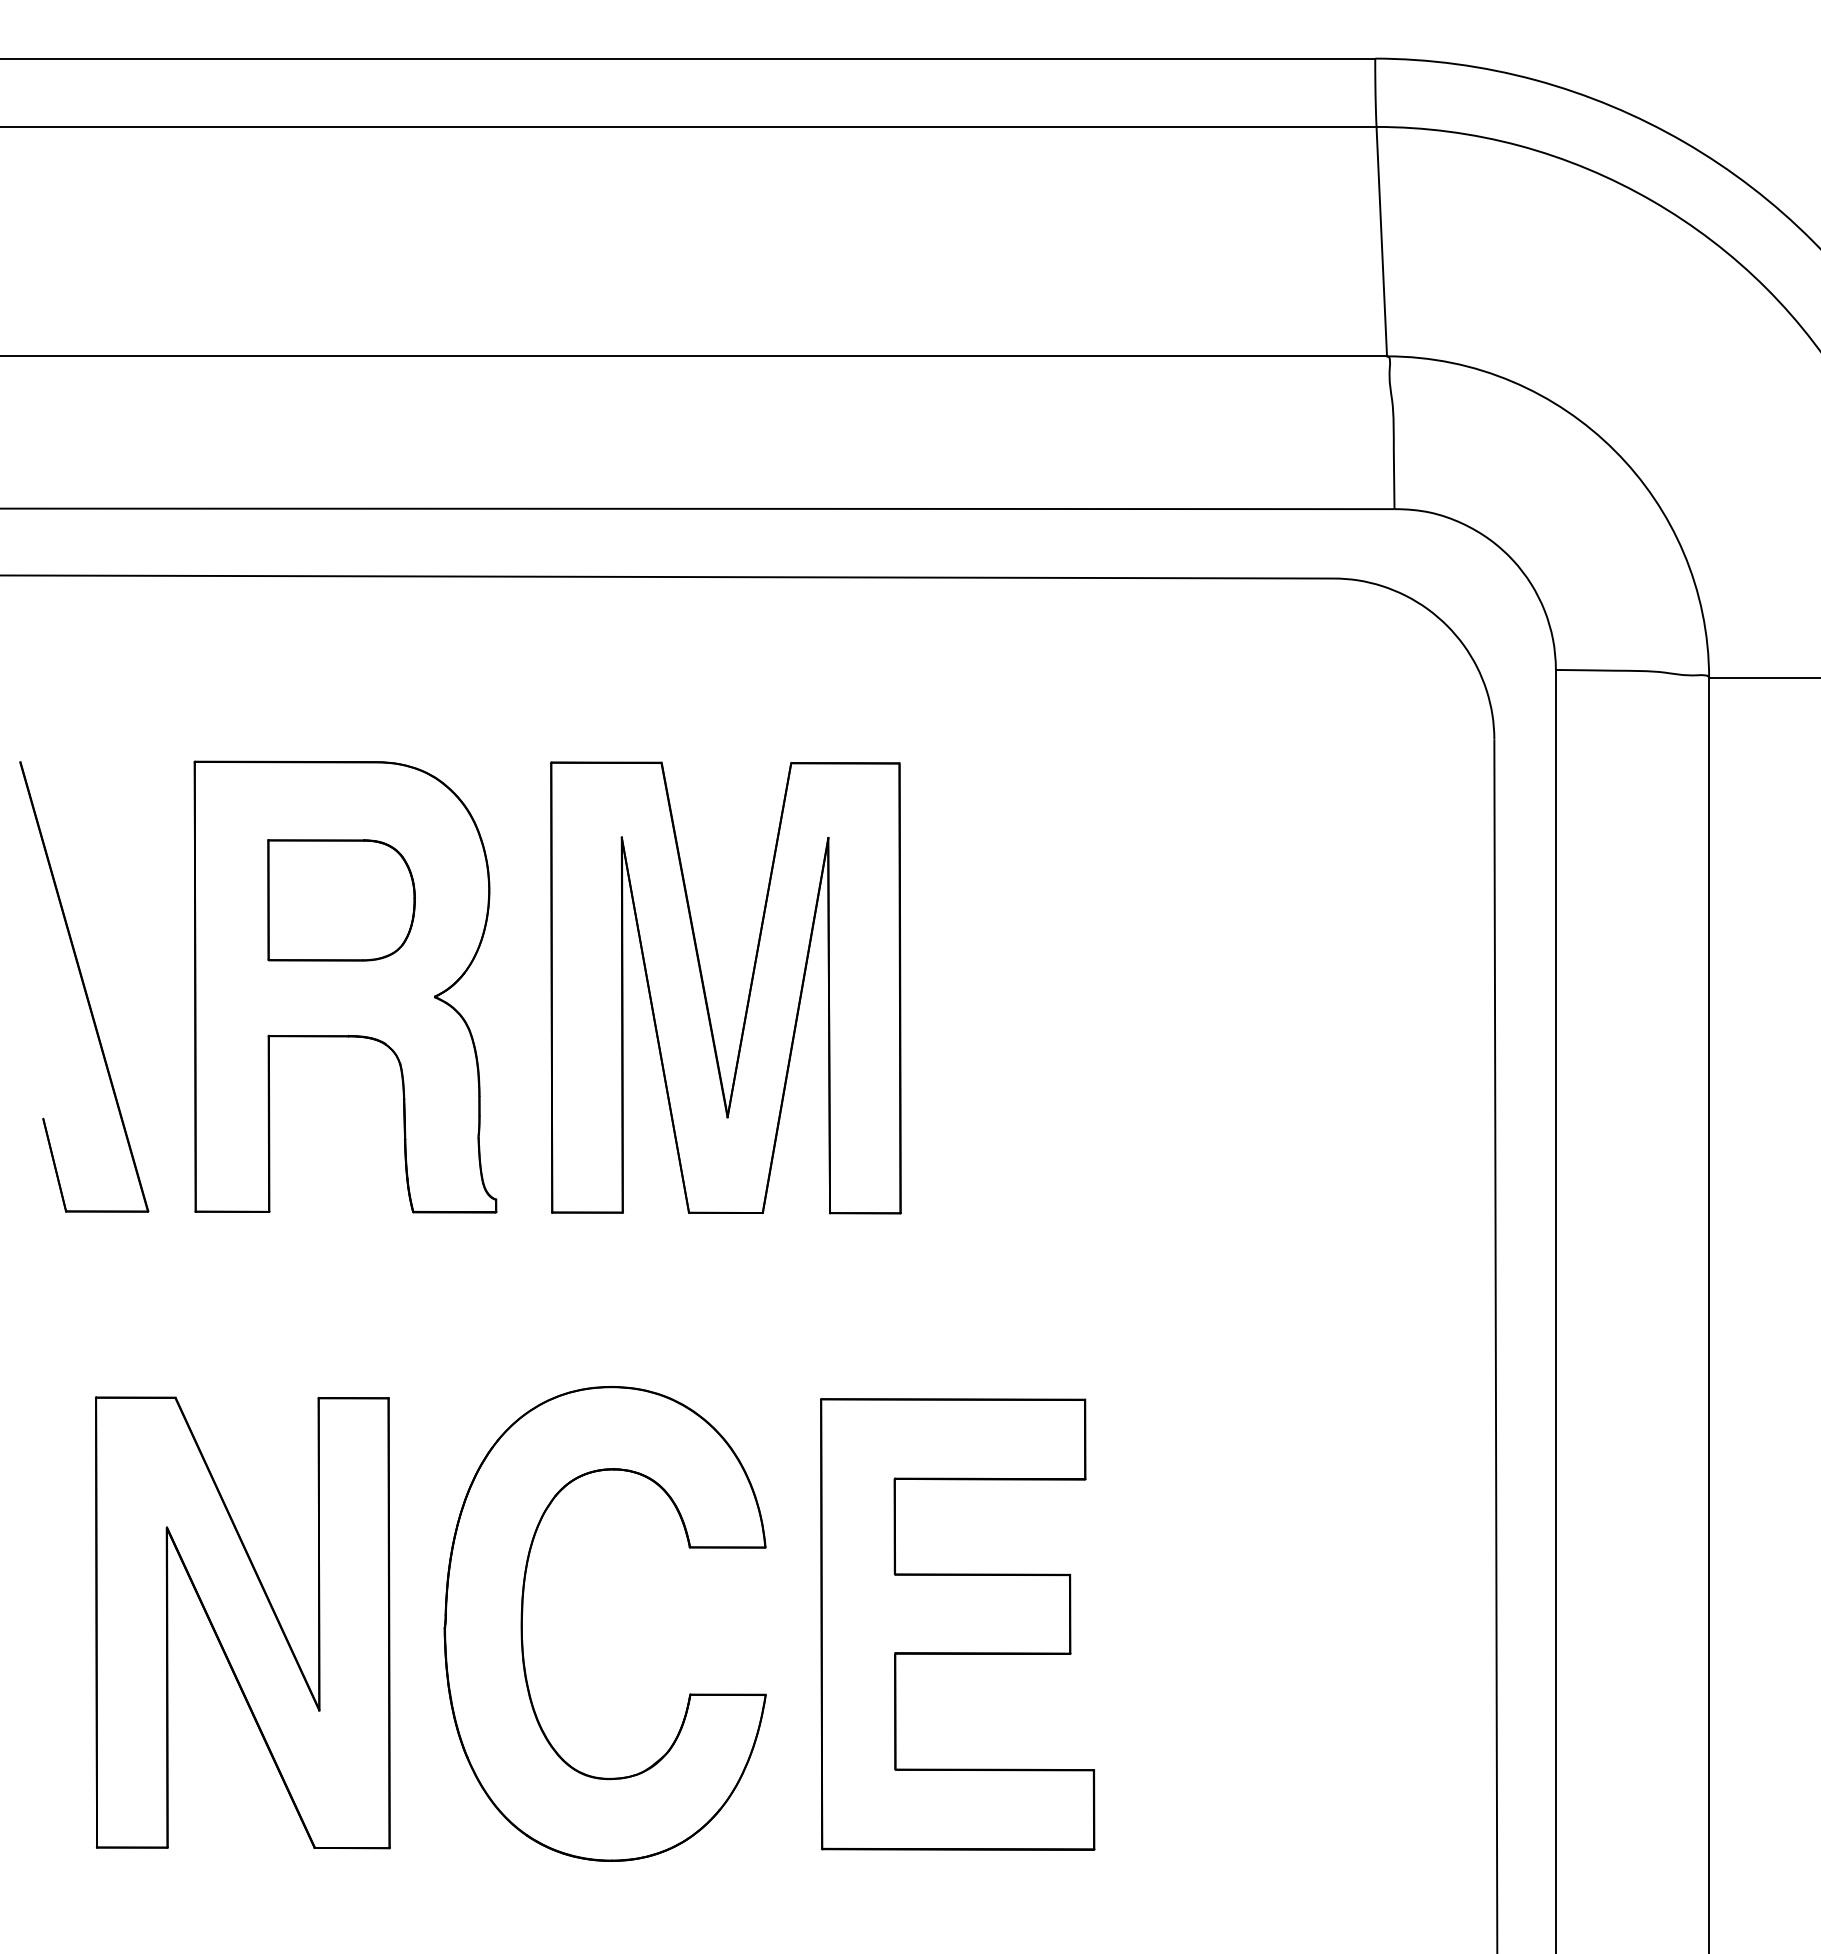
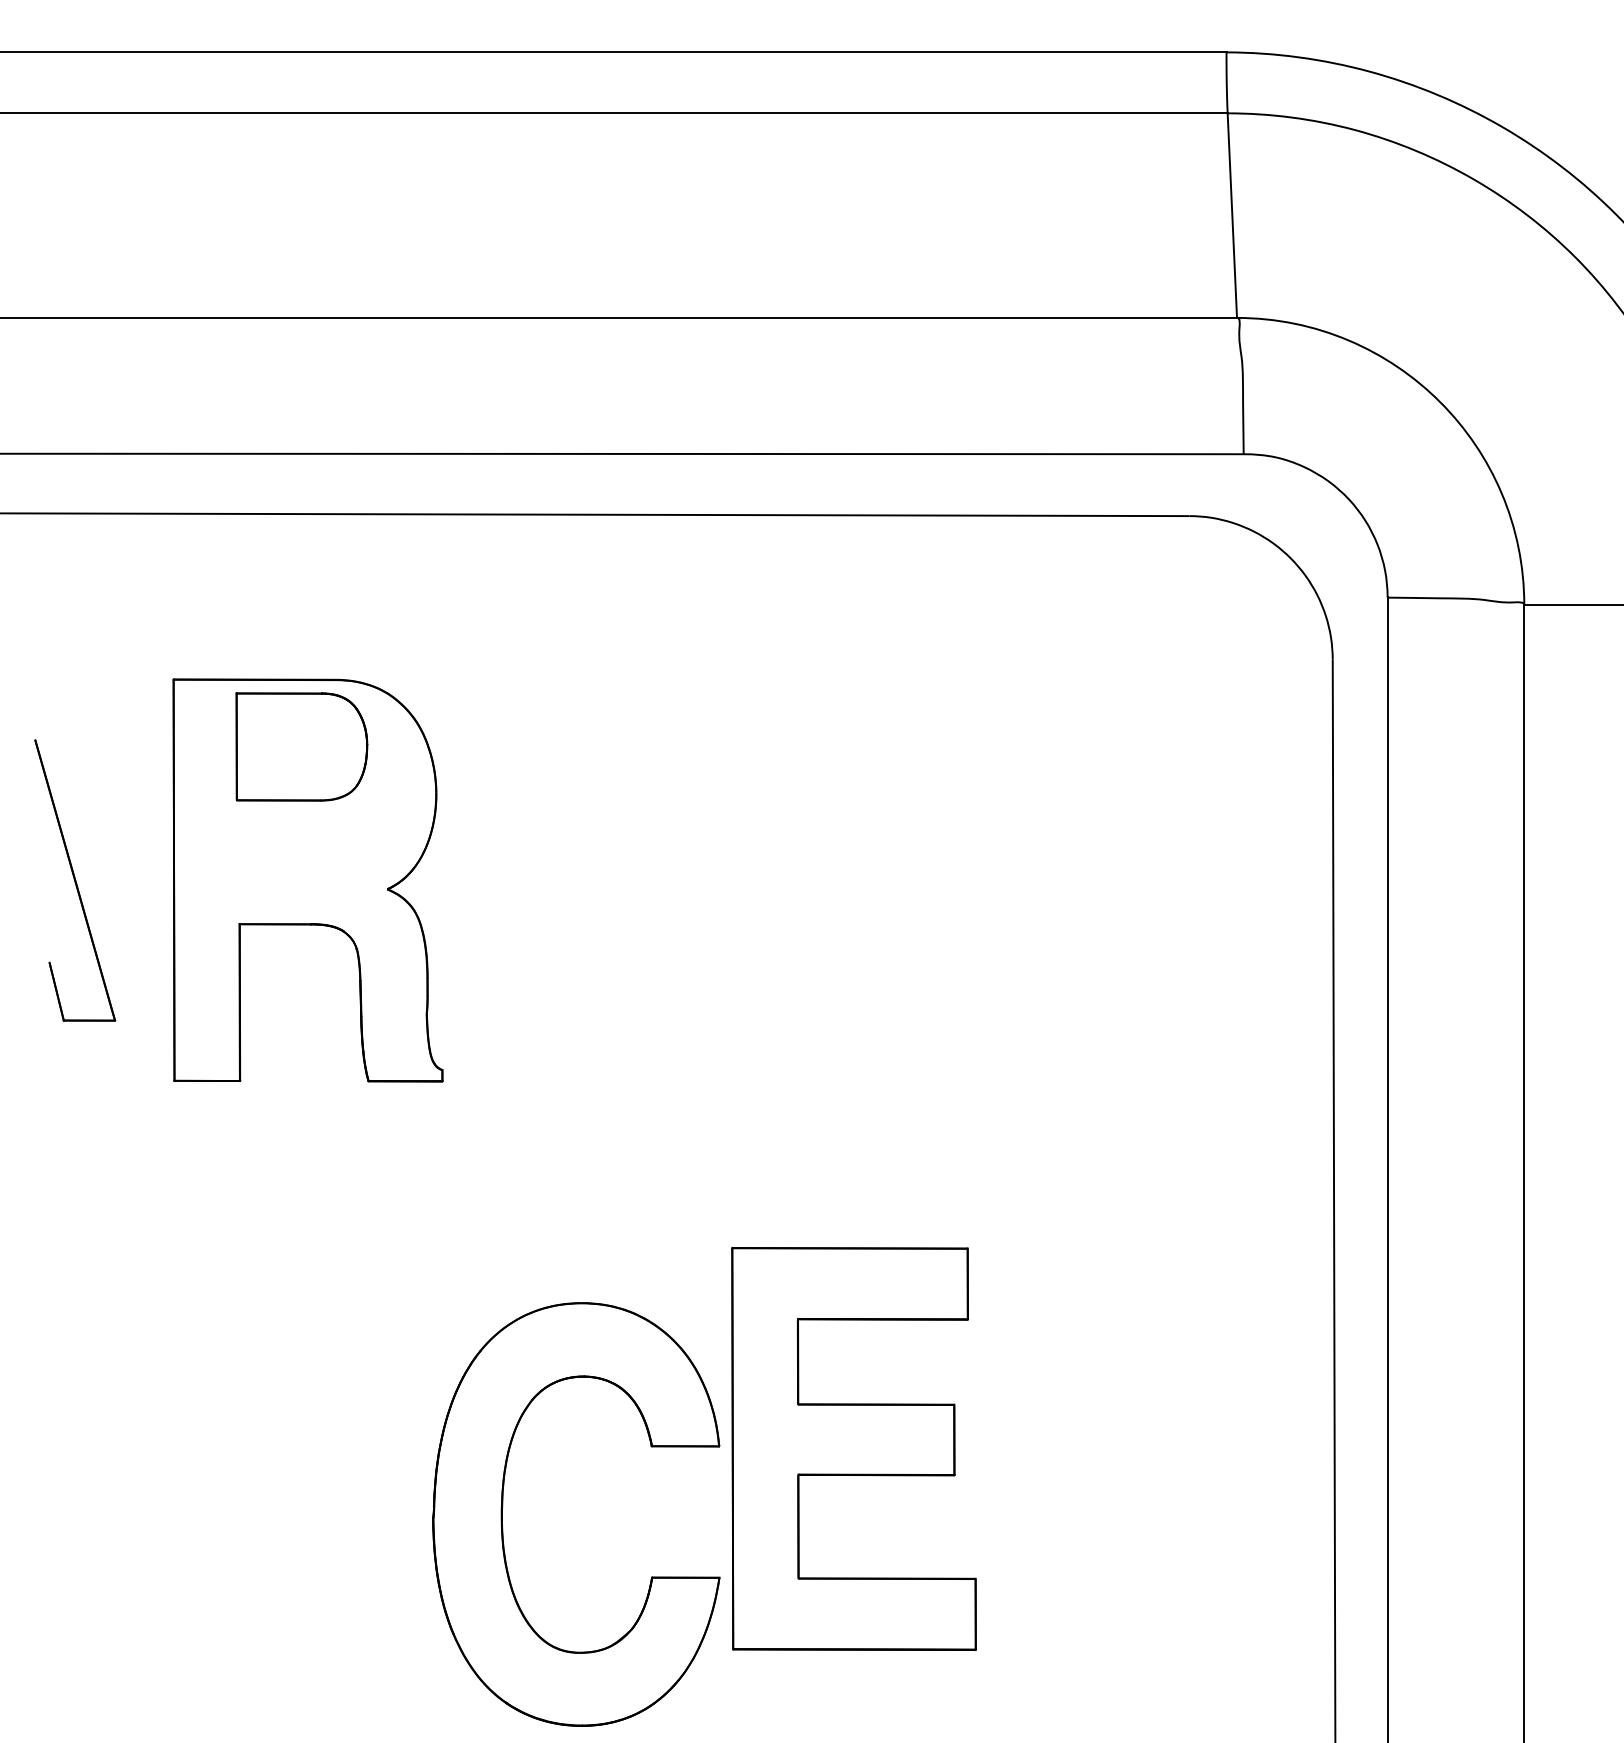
part: (341, 900) -> (301, 747), moved
part: (84, 986) -> (75, 879), size x0.7
part: (705, 990) -> (629, 883), removed
part: (523, 1612) -> (503, 1504), moved
part: (242, 1622) -> (216, 1447), removed

